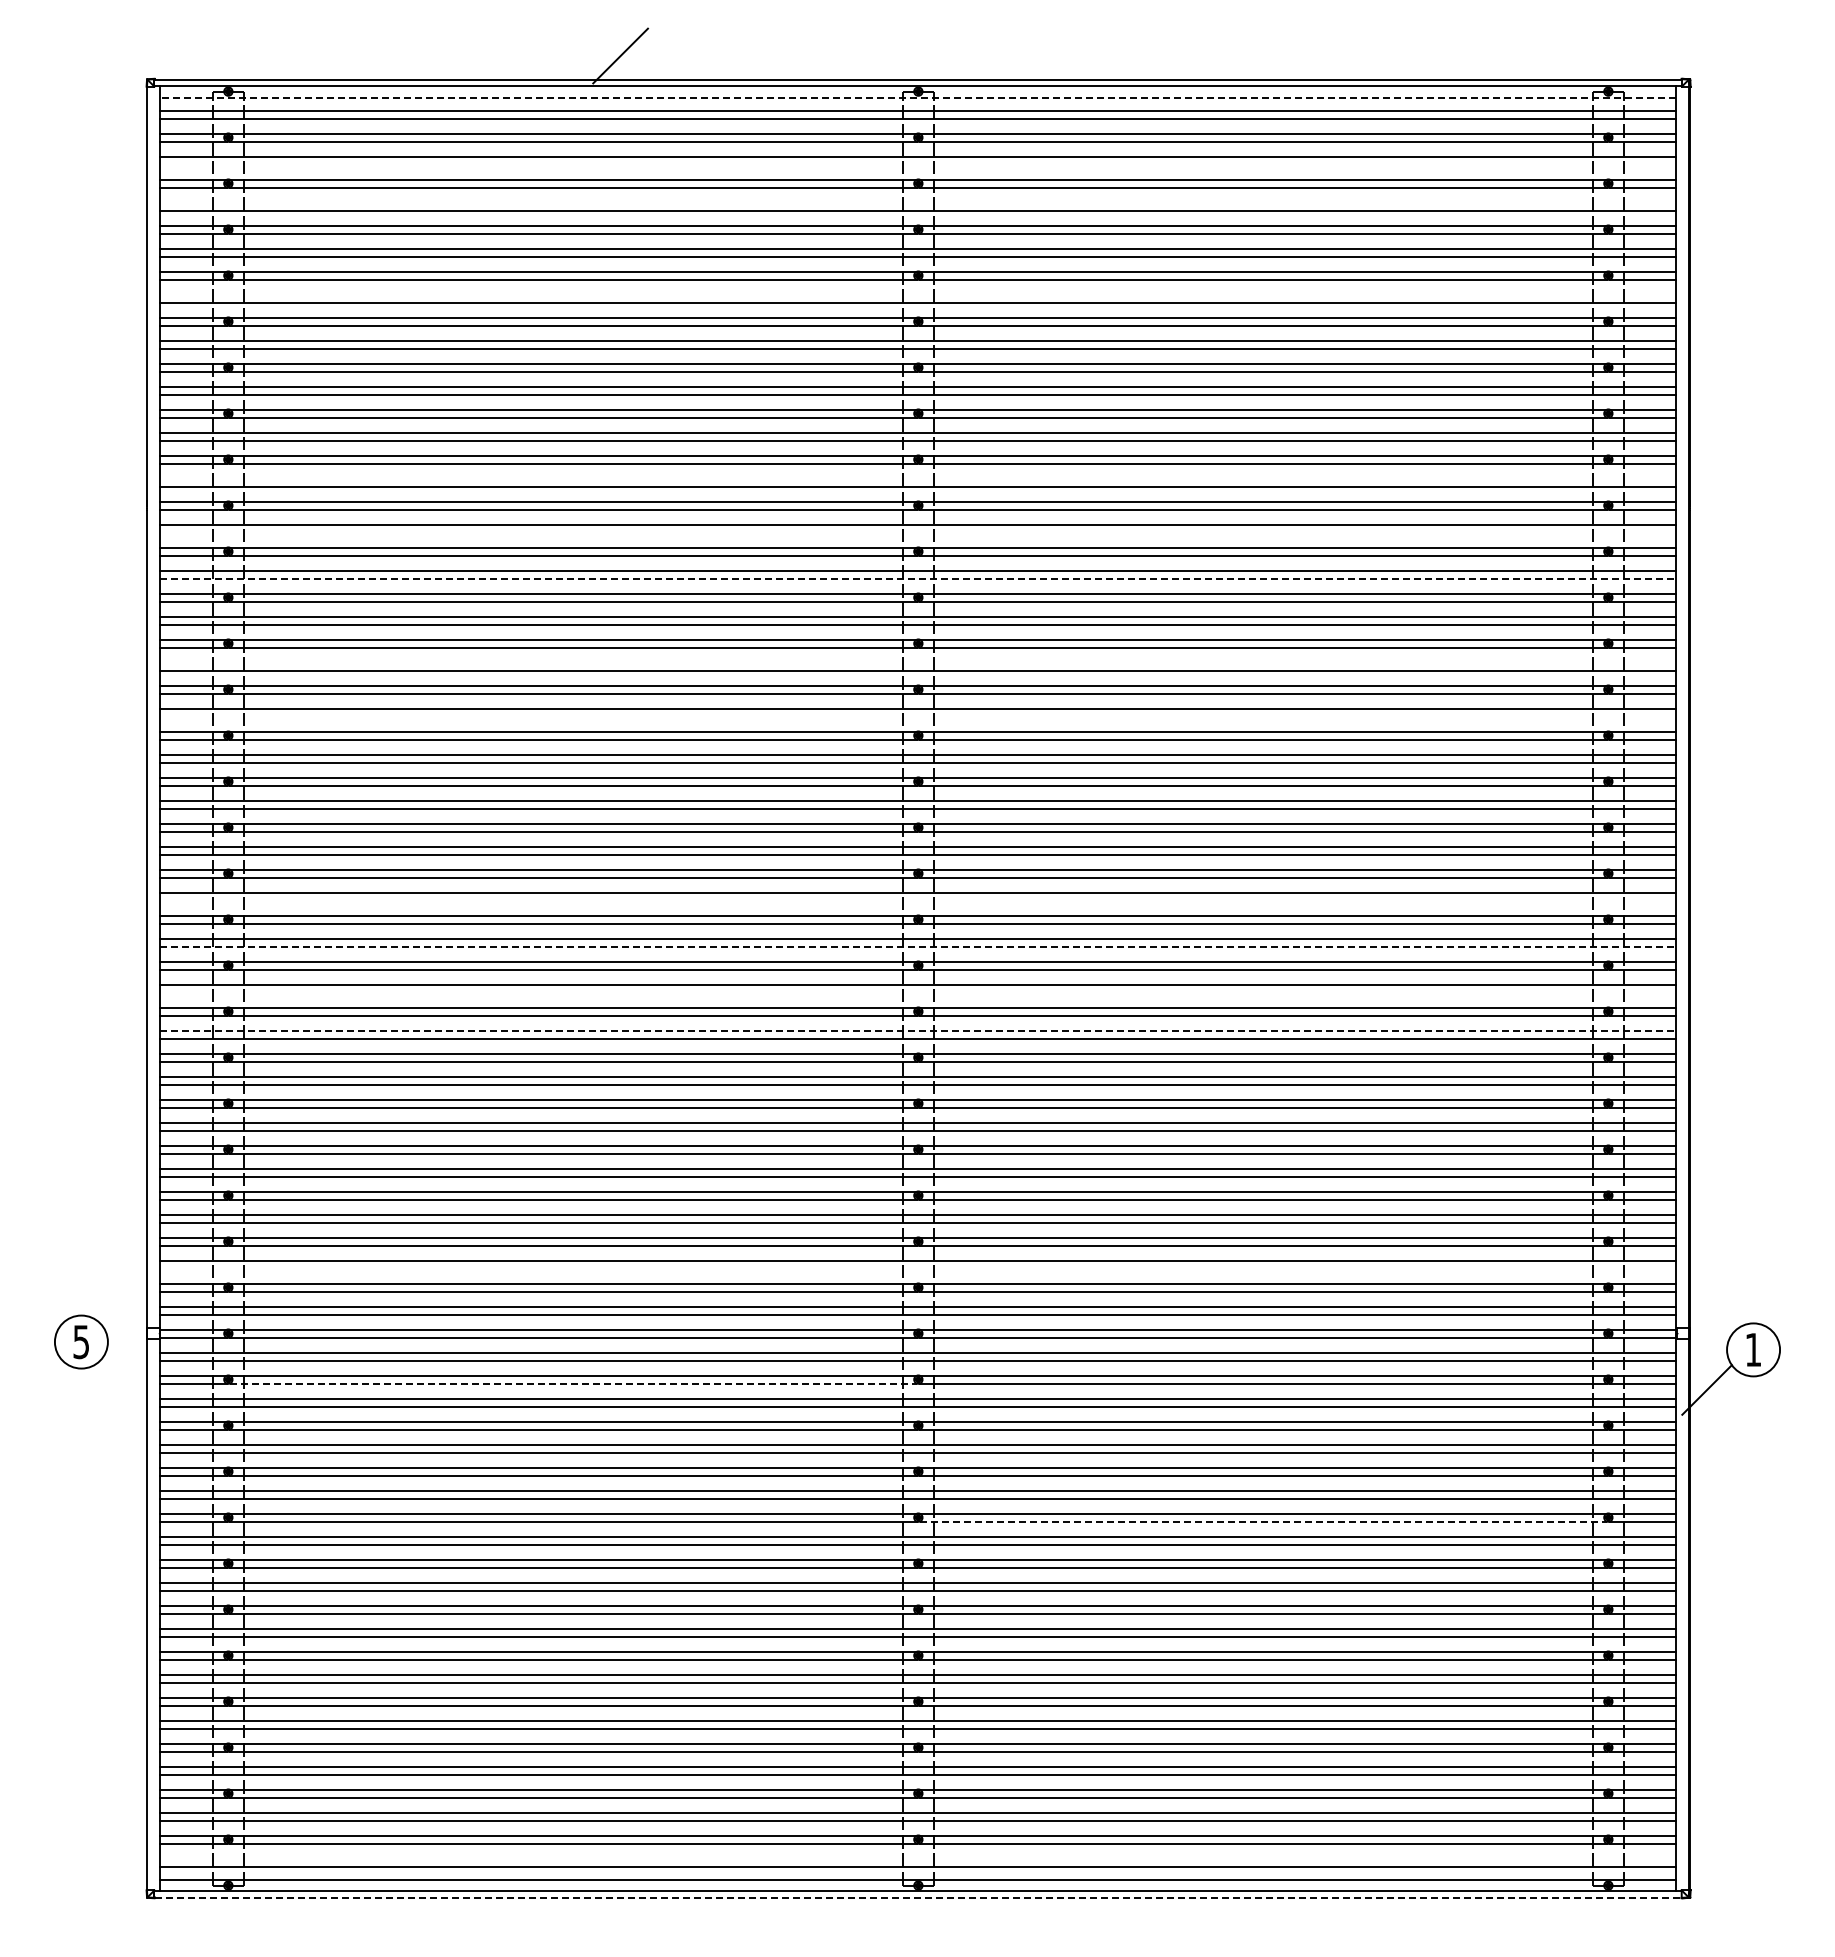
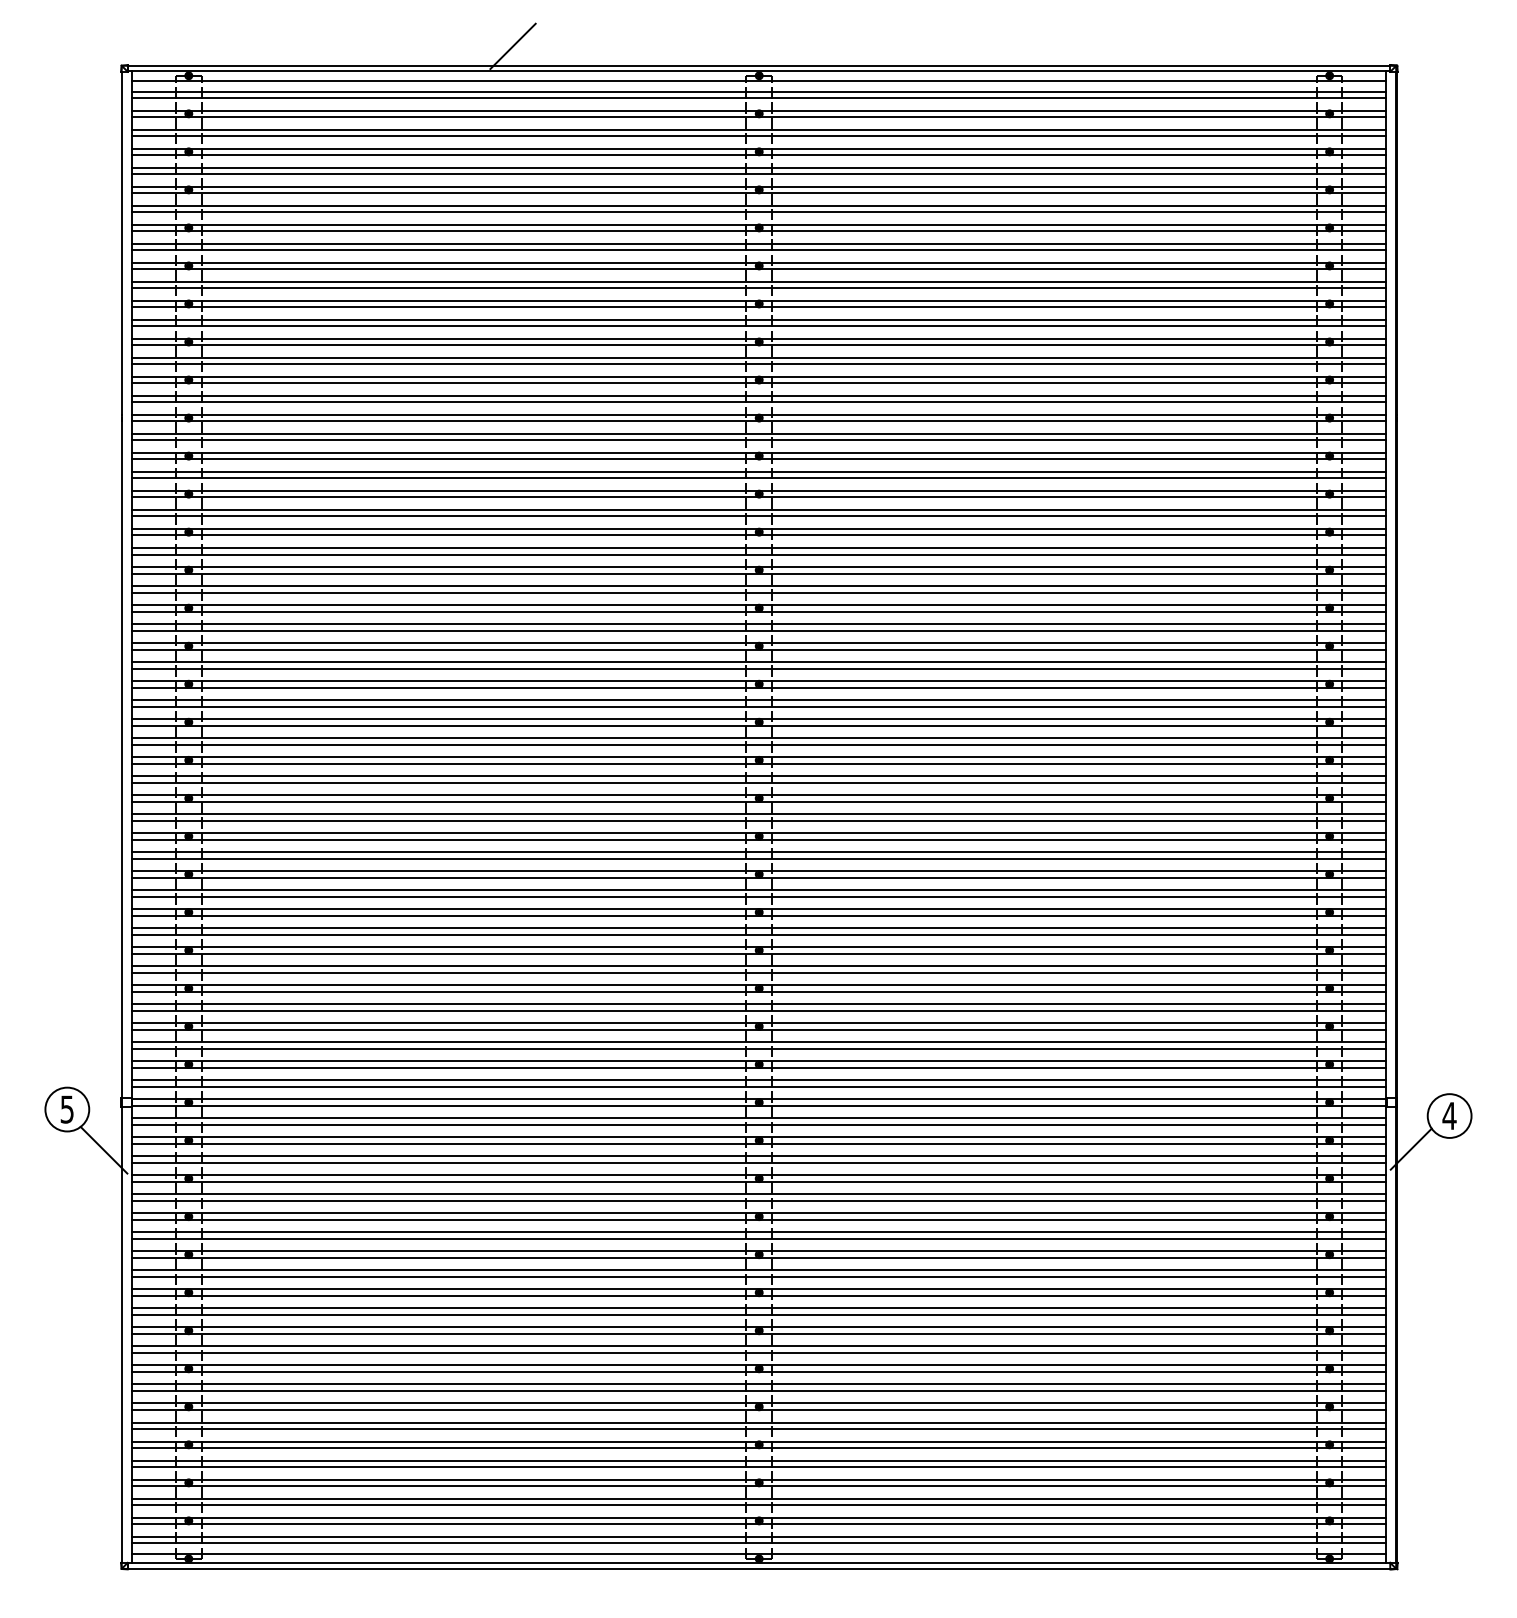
line: (918, 97) -> (759, 80), dashed -> solid
line: (918, 164) -> (759, 136), added
line: (918, 202) -> (759, 167), added
line: (918, 294) -> (759, 243), added
line: (918, 478) -> (759, 395), added
line: (918, 532) -> (759, 440), added
line: (918, 578) -> (759, 478), dashed -> solid
line: (918, 662) -> (759, 547), added
line: (918, 716) -> (759, 592), added
line: (918, 900) -> (759, 744), added
line: (918, 946) -> (759, 782), dashed -> solid
line: (918, 992) -> (759, 820), added
line: (918, 1030) -> (759, 851), dashed -> solid
line: (918, 1268) -> (759, 1048), added
text: (1753, 1349) -> (1449, 1115), 1 -> 4
line: (573, 1383) -> (474, 1143), dashed -> solid
line: (125, 1391) -> (103, 1150), added
line: (1263, 1521) -> (1044, 1257), dashed -> solid
line: (918, 1858) -> (759, 1536), added
line: (918, 1897) -> (759, 1568), dashed -> solid

